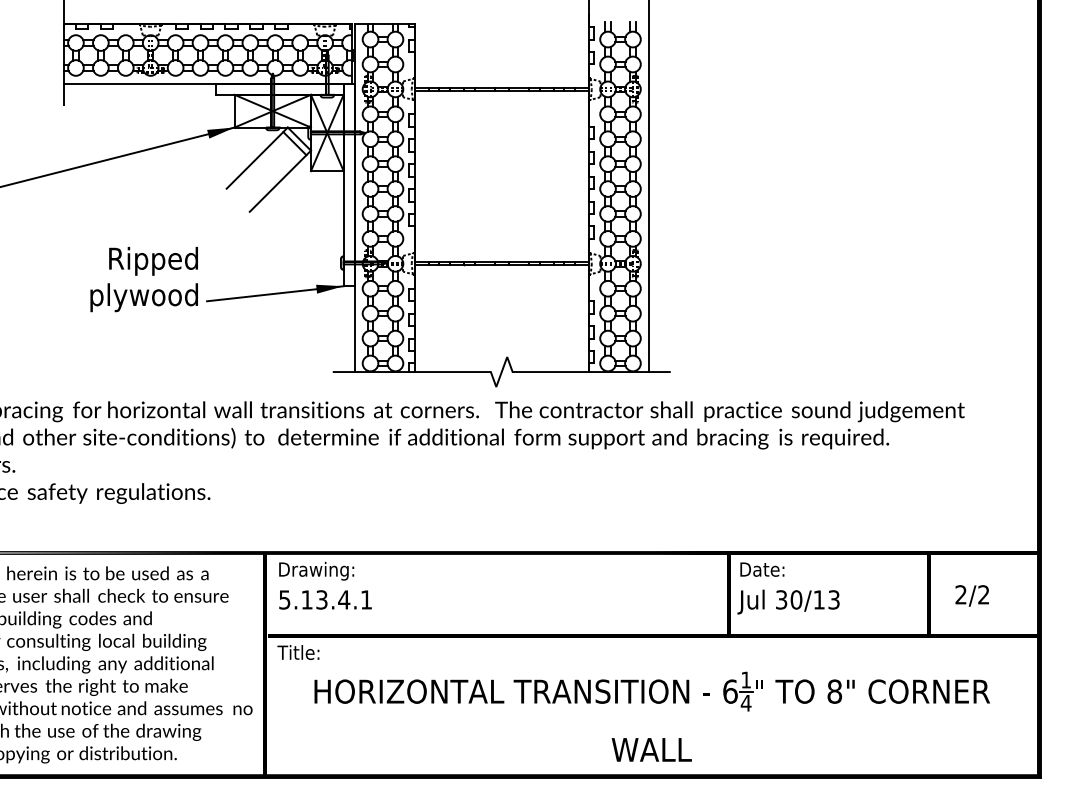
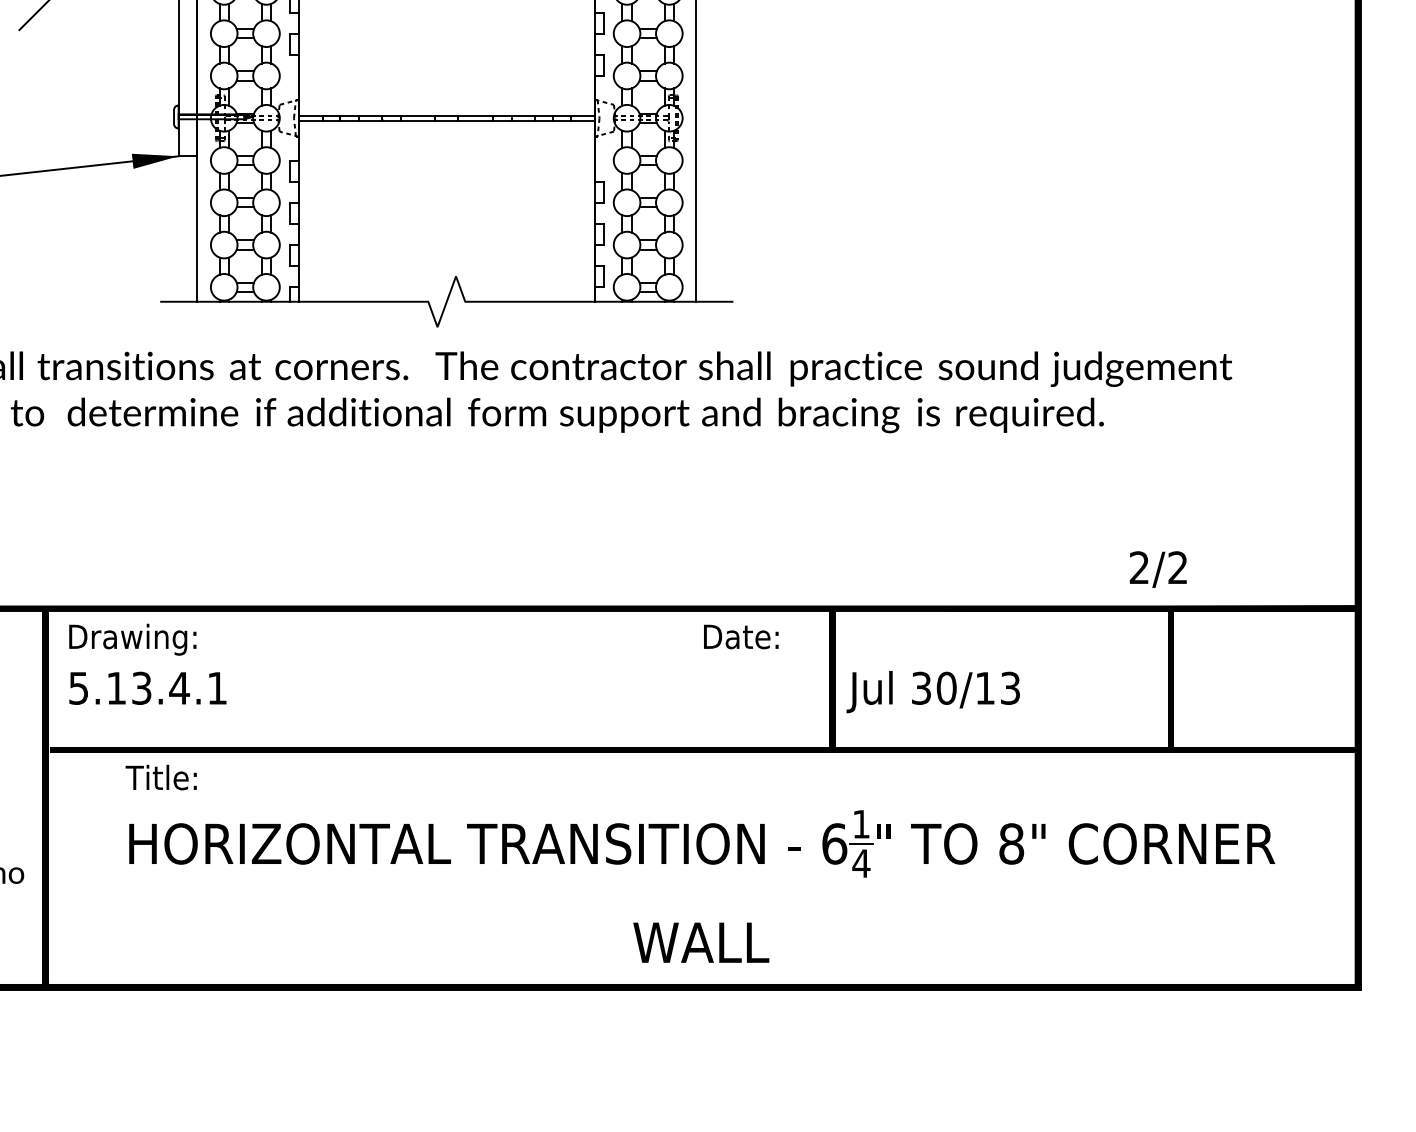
text: (762, 569) -> (741, 636), moved
text: (971, 595) -> (1157, 568), moved
text: (298, 652) -> (161, 777), moved

